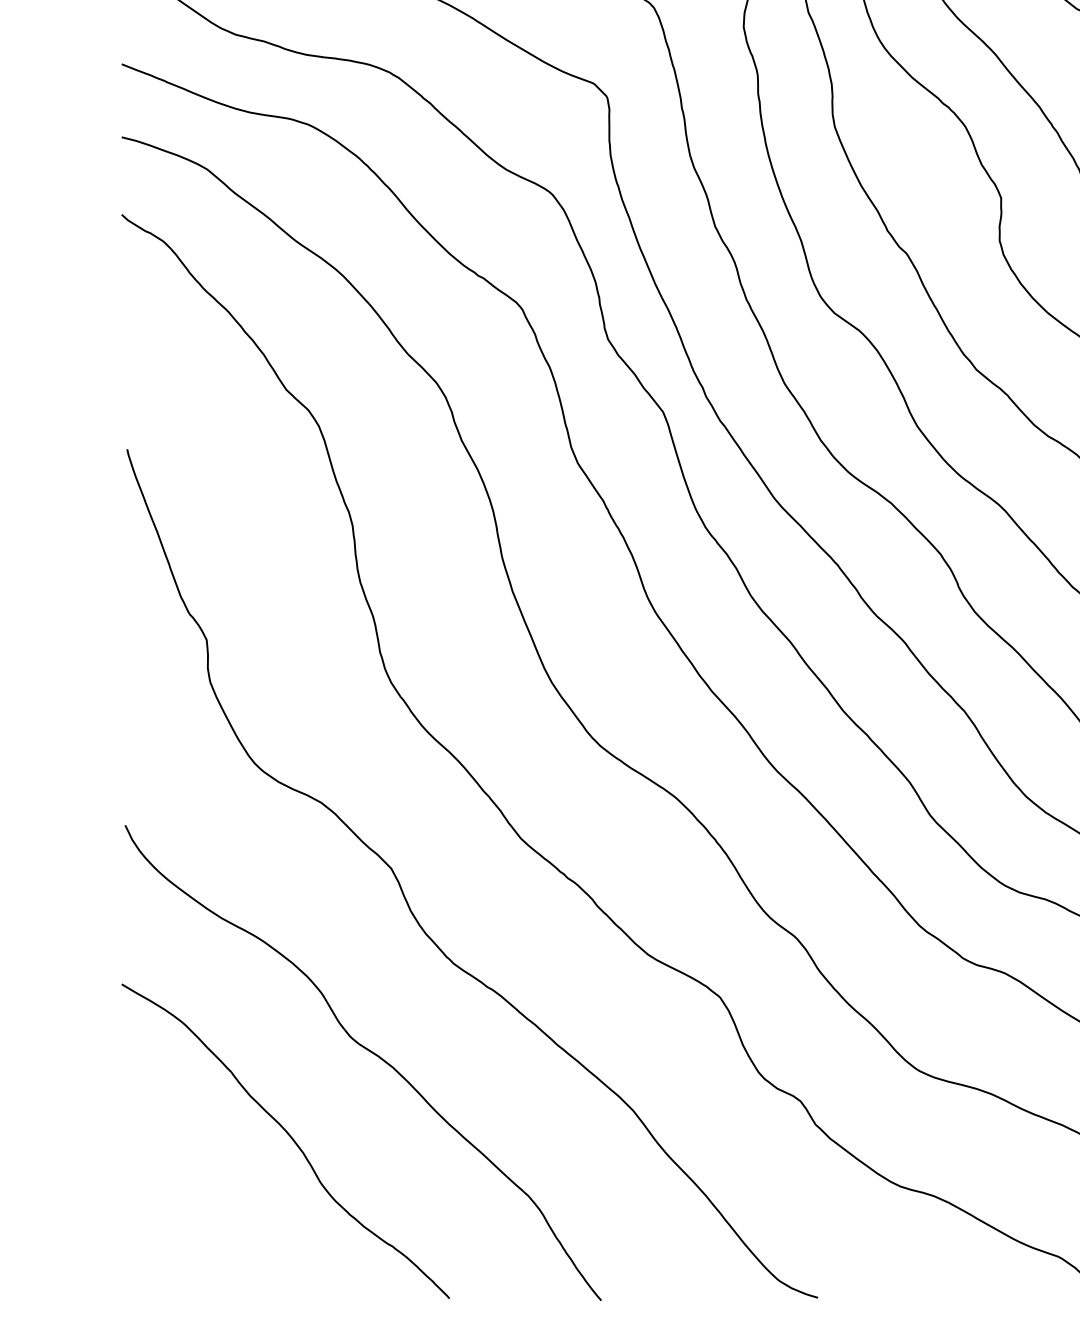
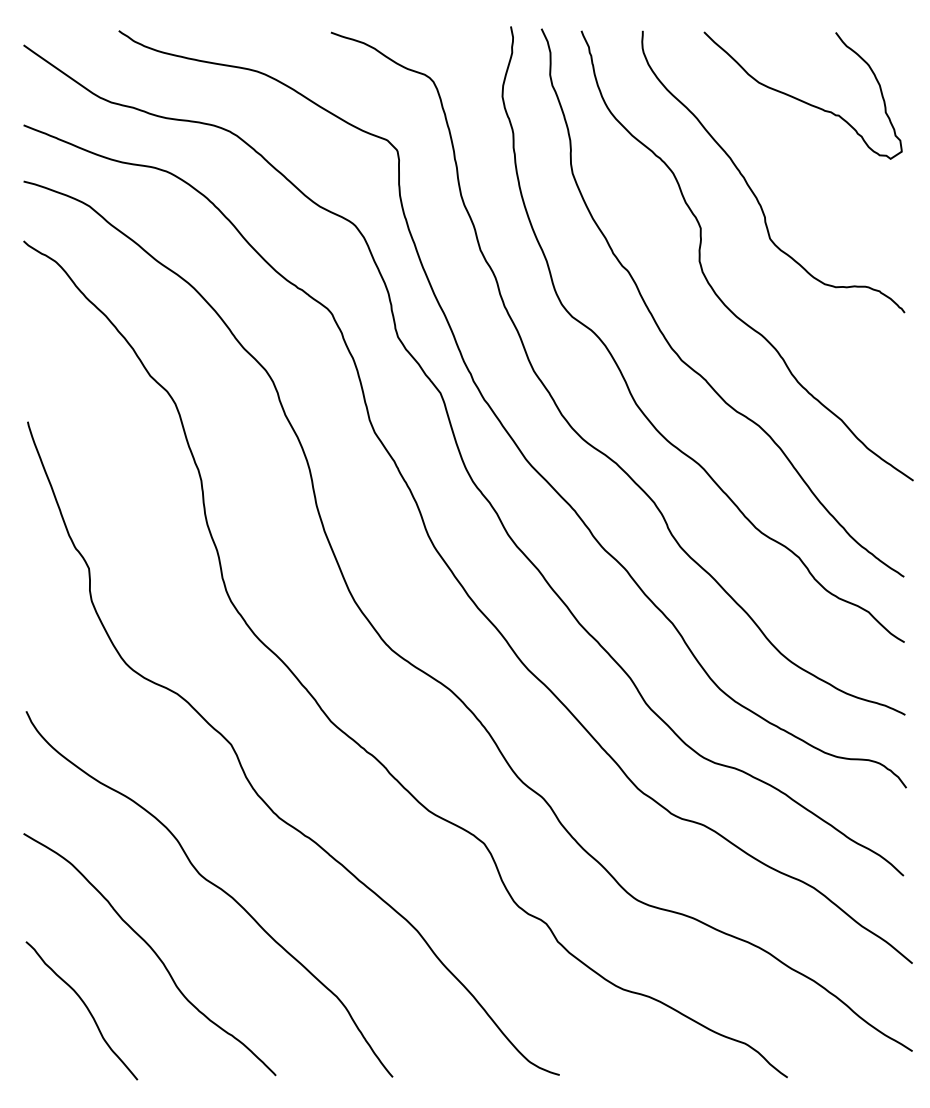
curve: (202, 1209) -> (85, 1007), added

